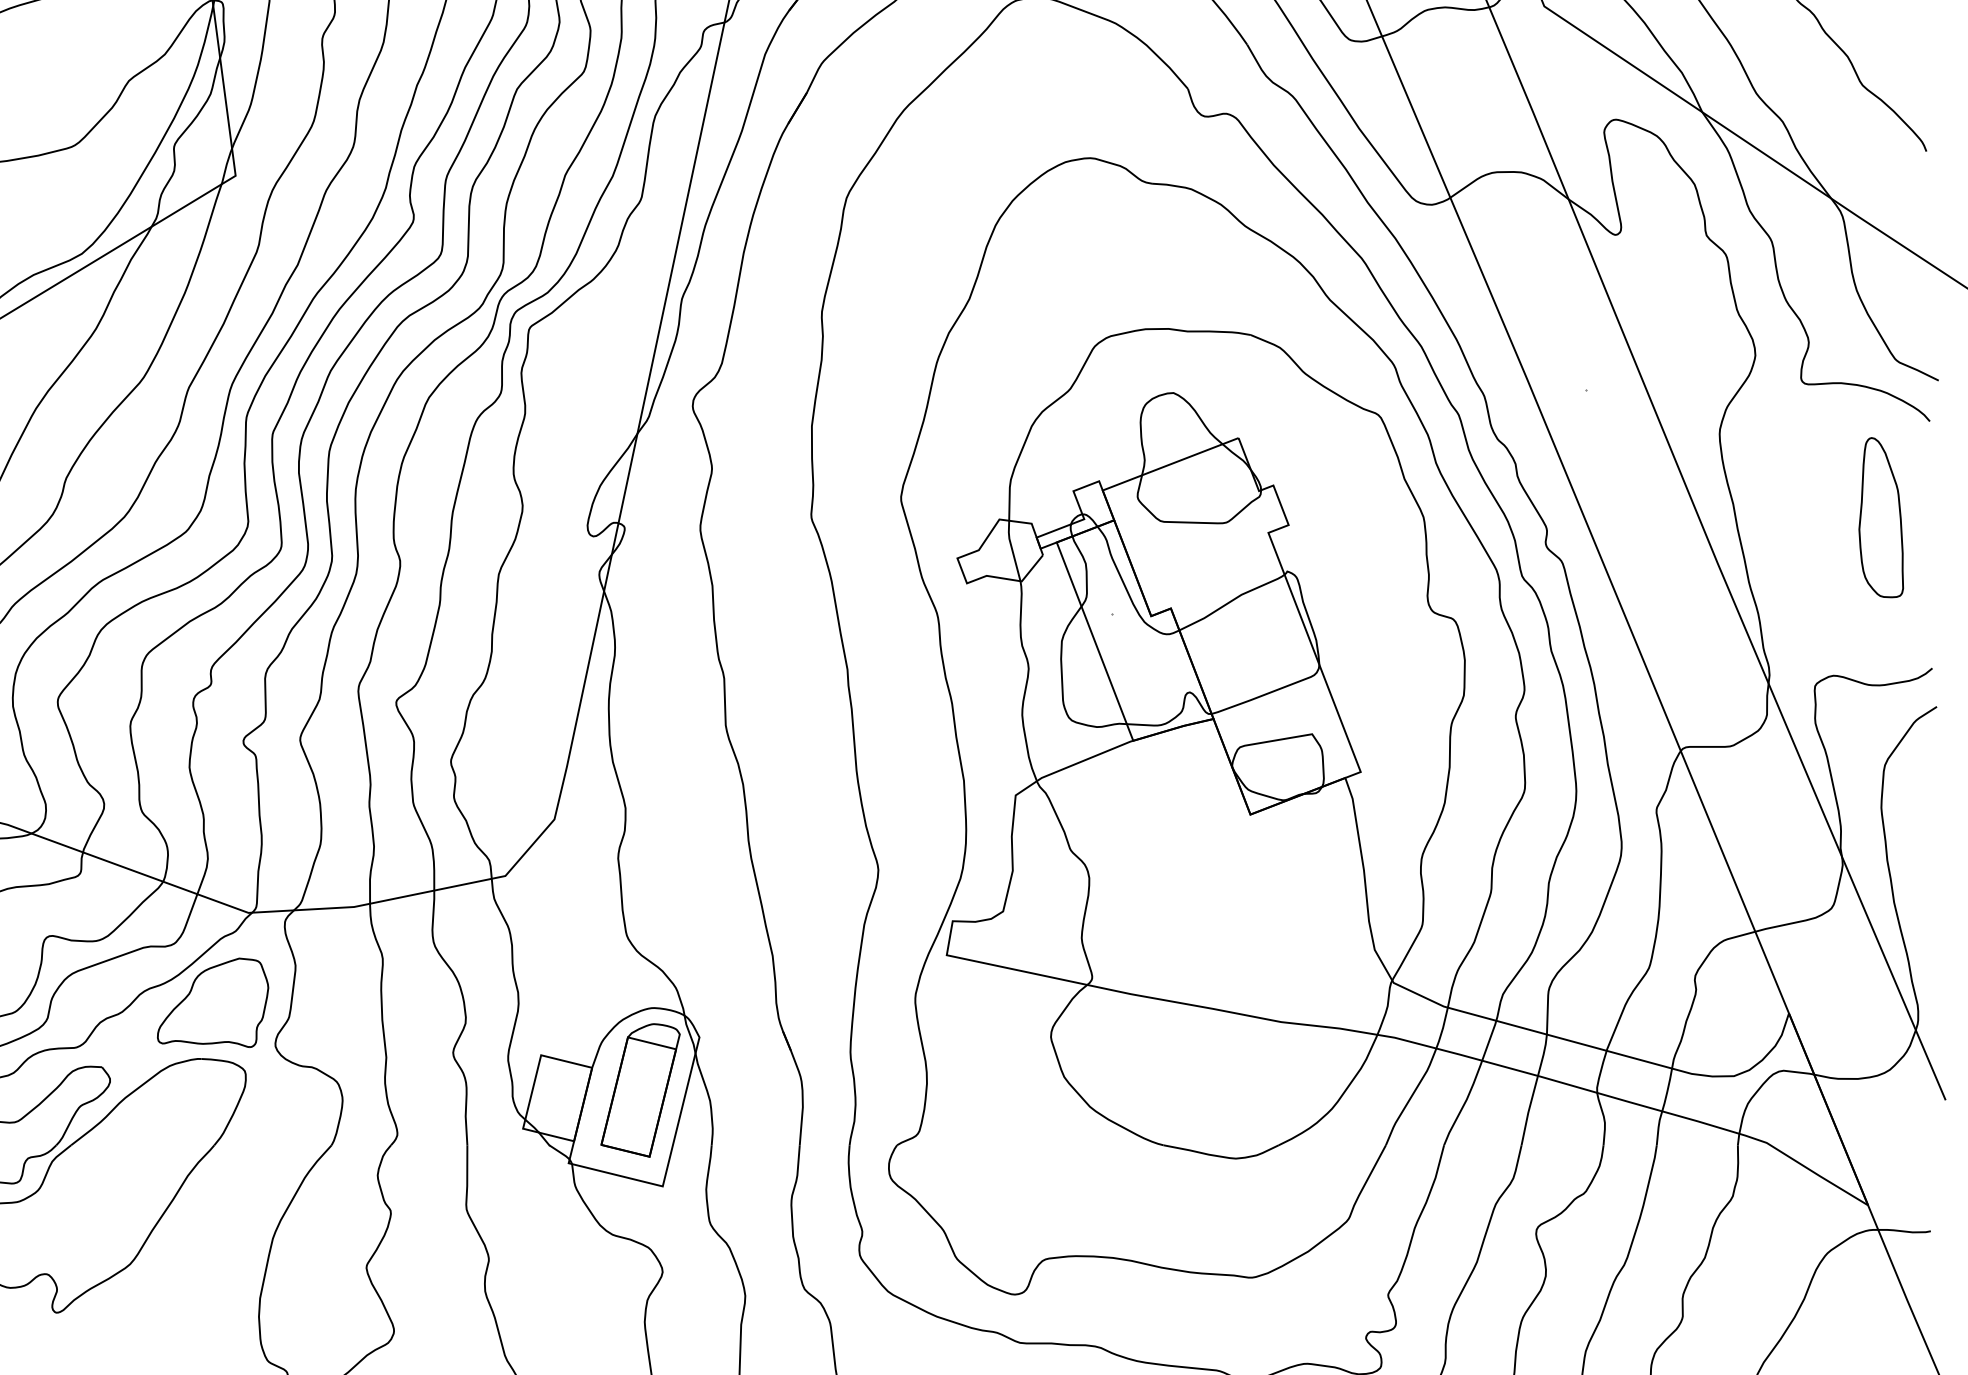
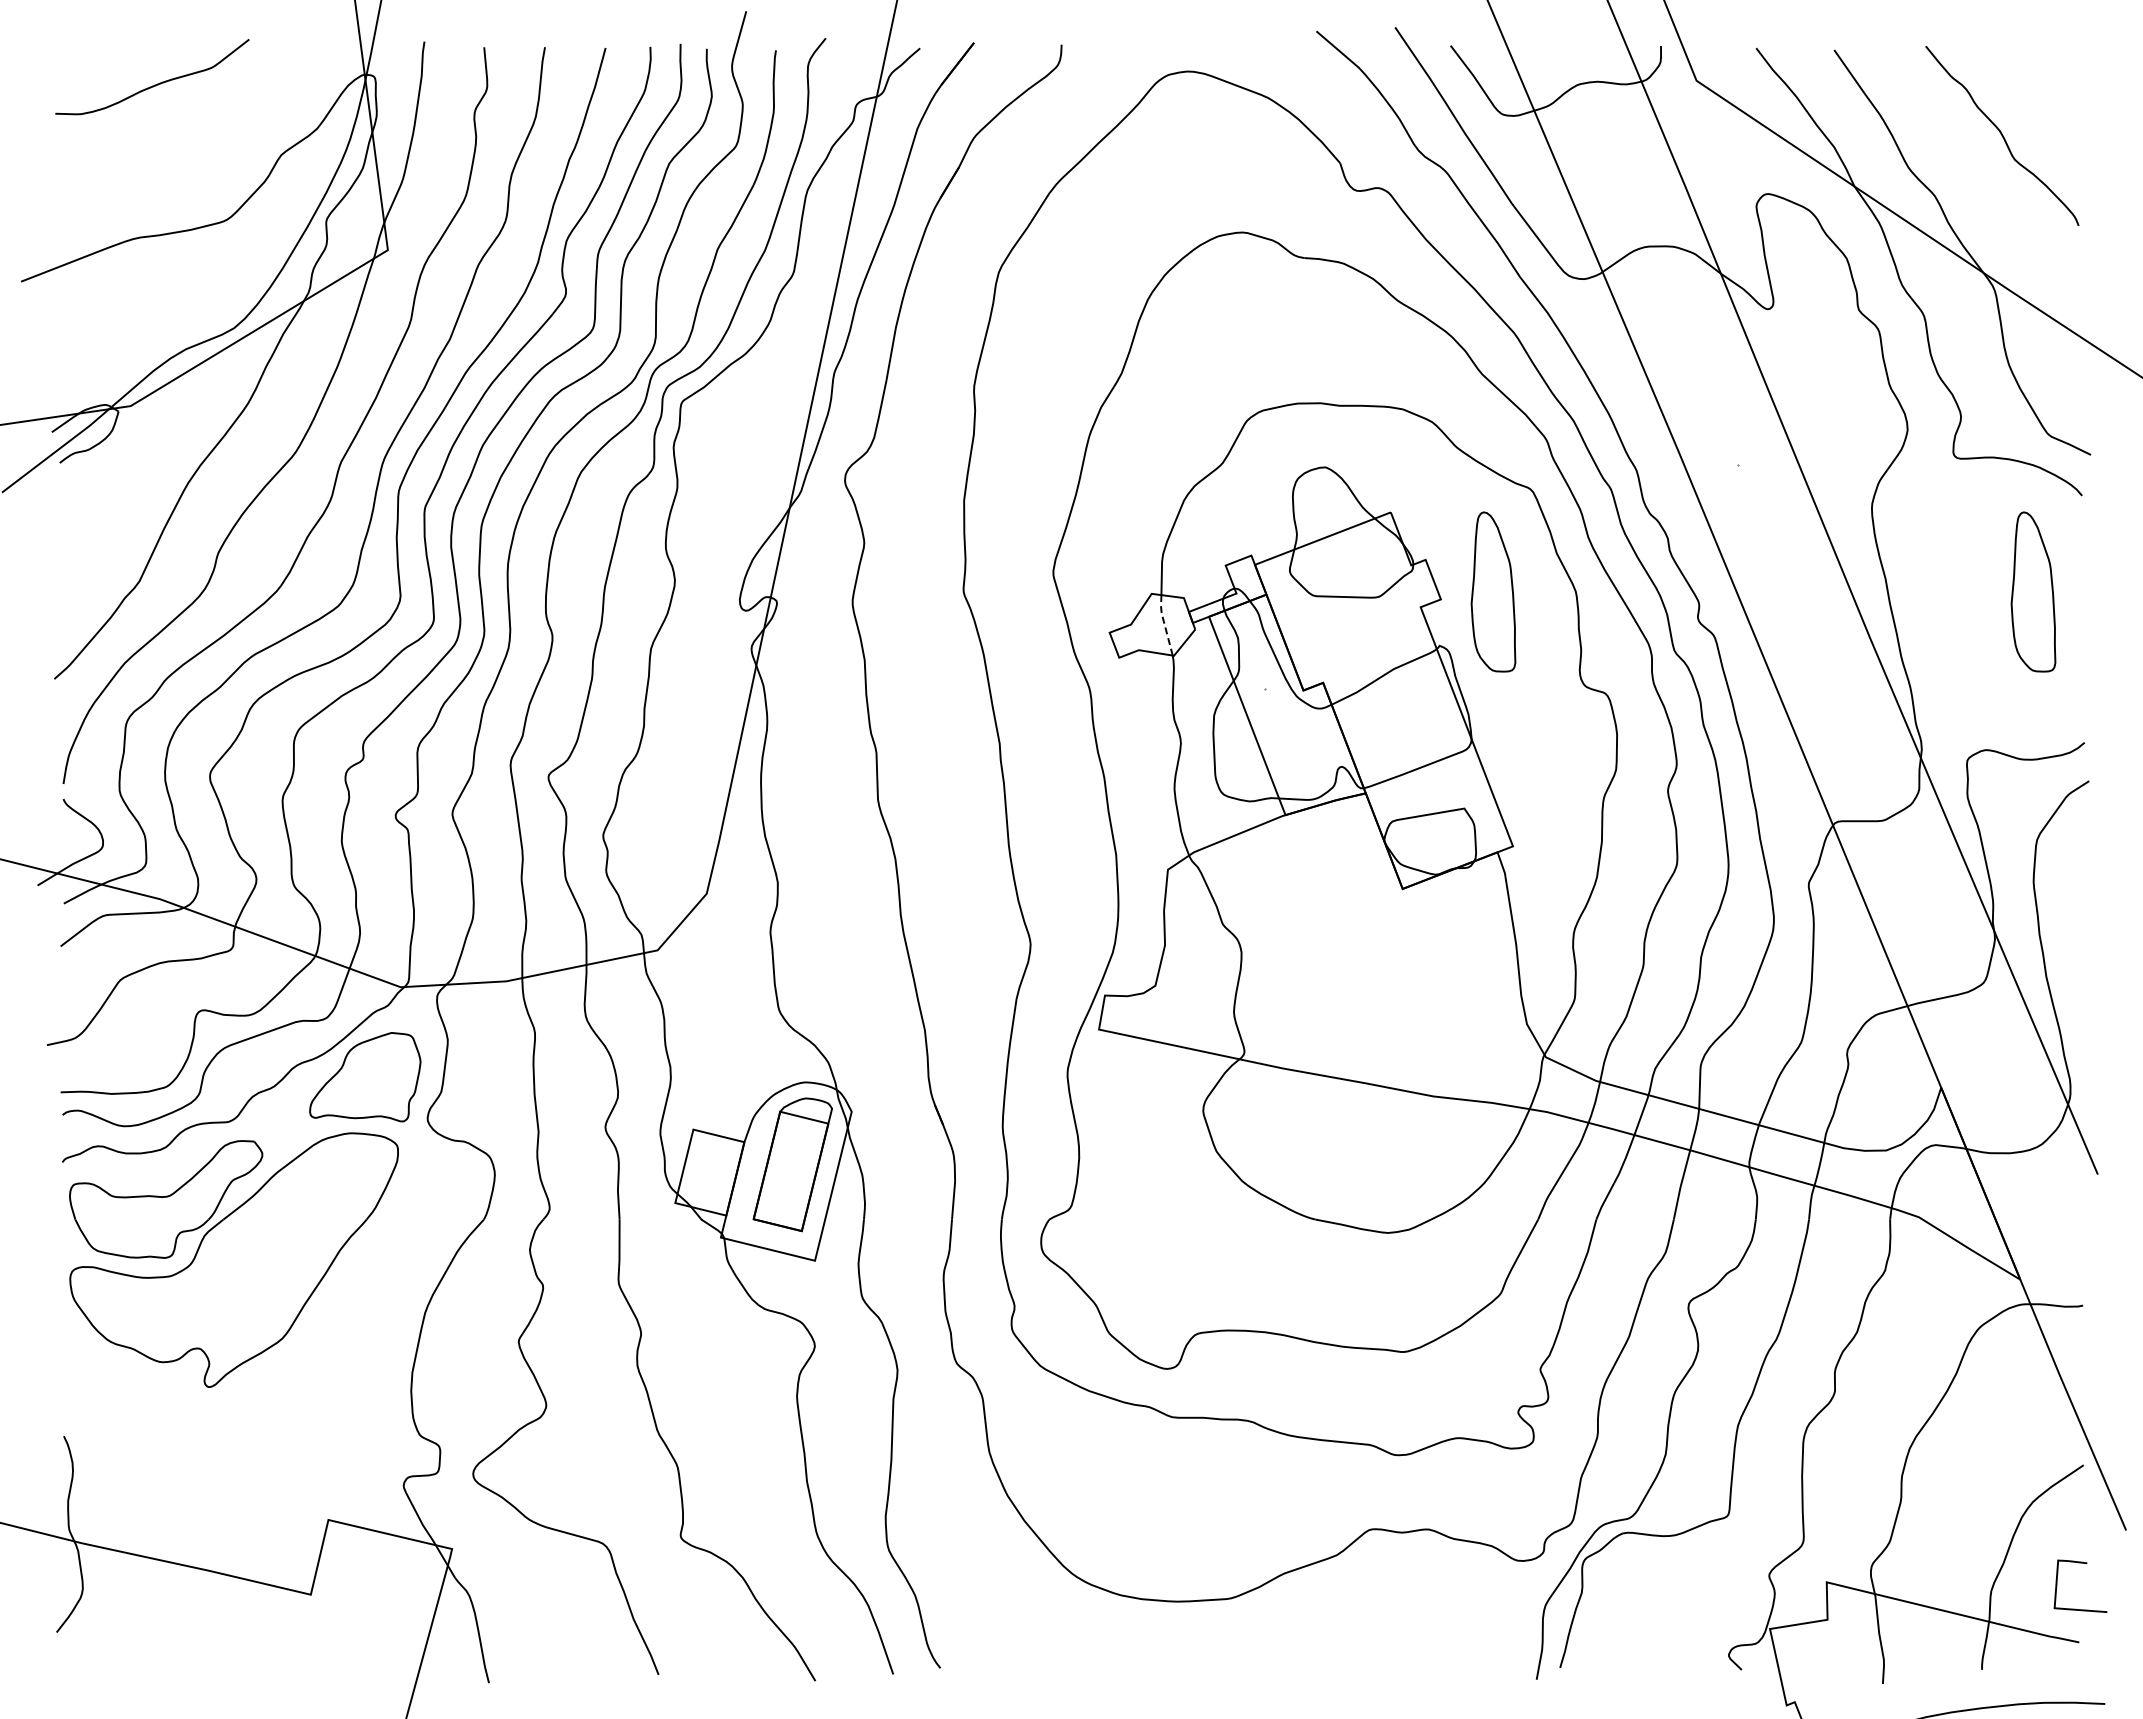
part: (1341, 517) -> (1493, 591), added
line: (1012, 549) -> (1164, 623), solid -> dashed

